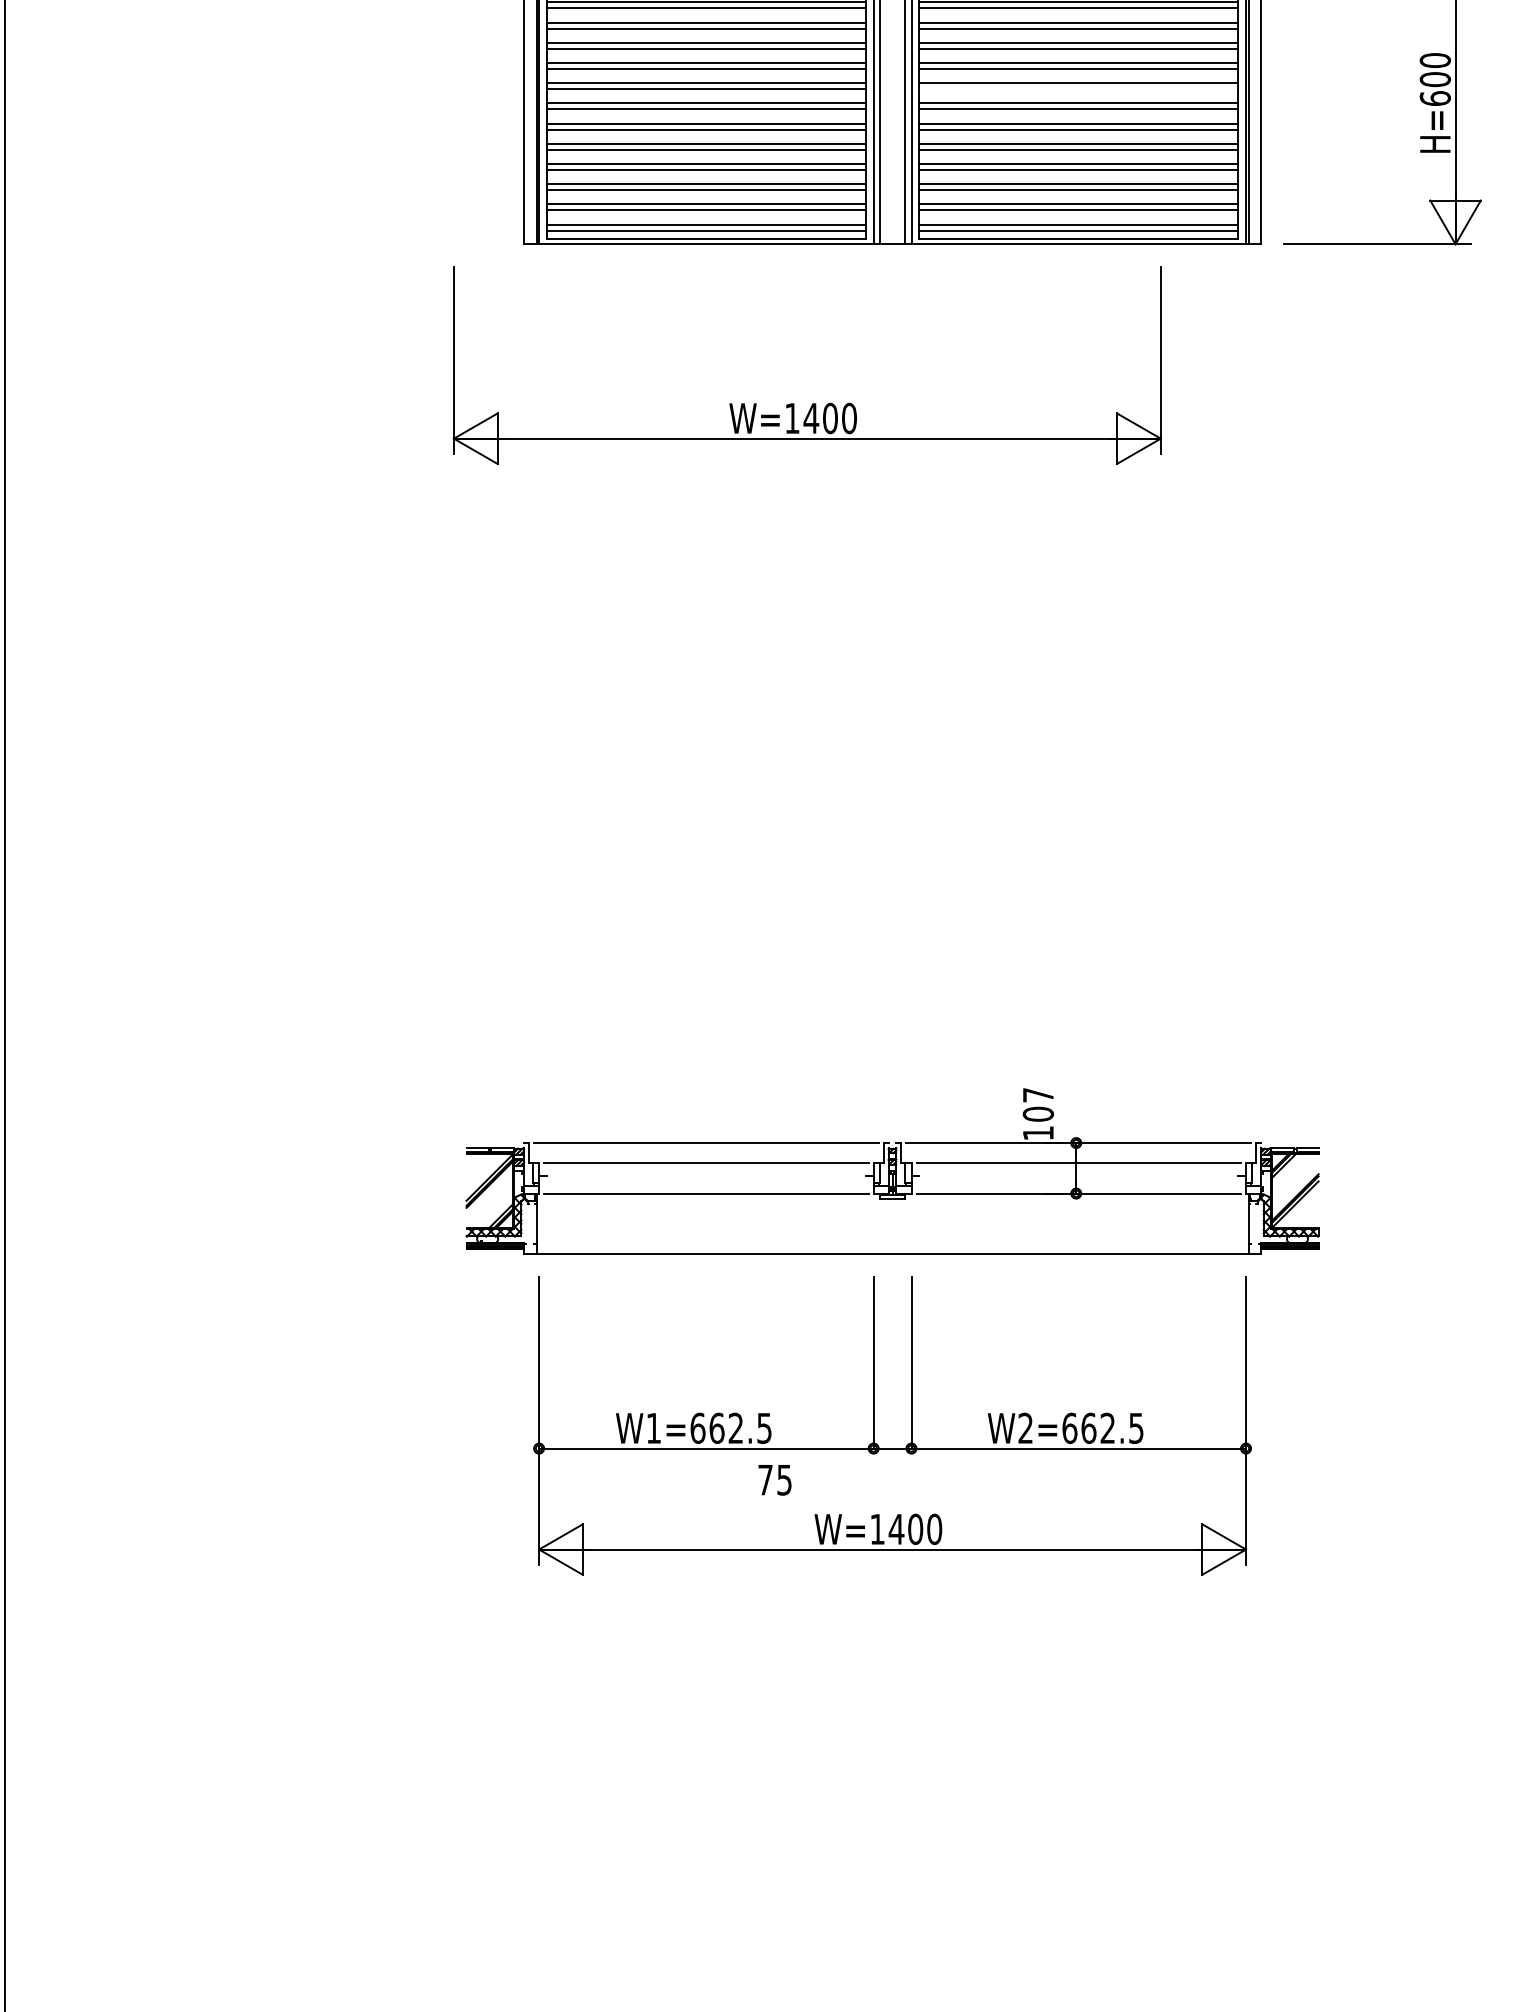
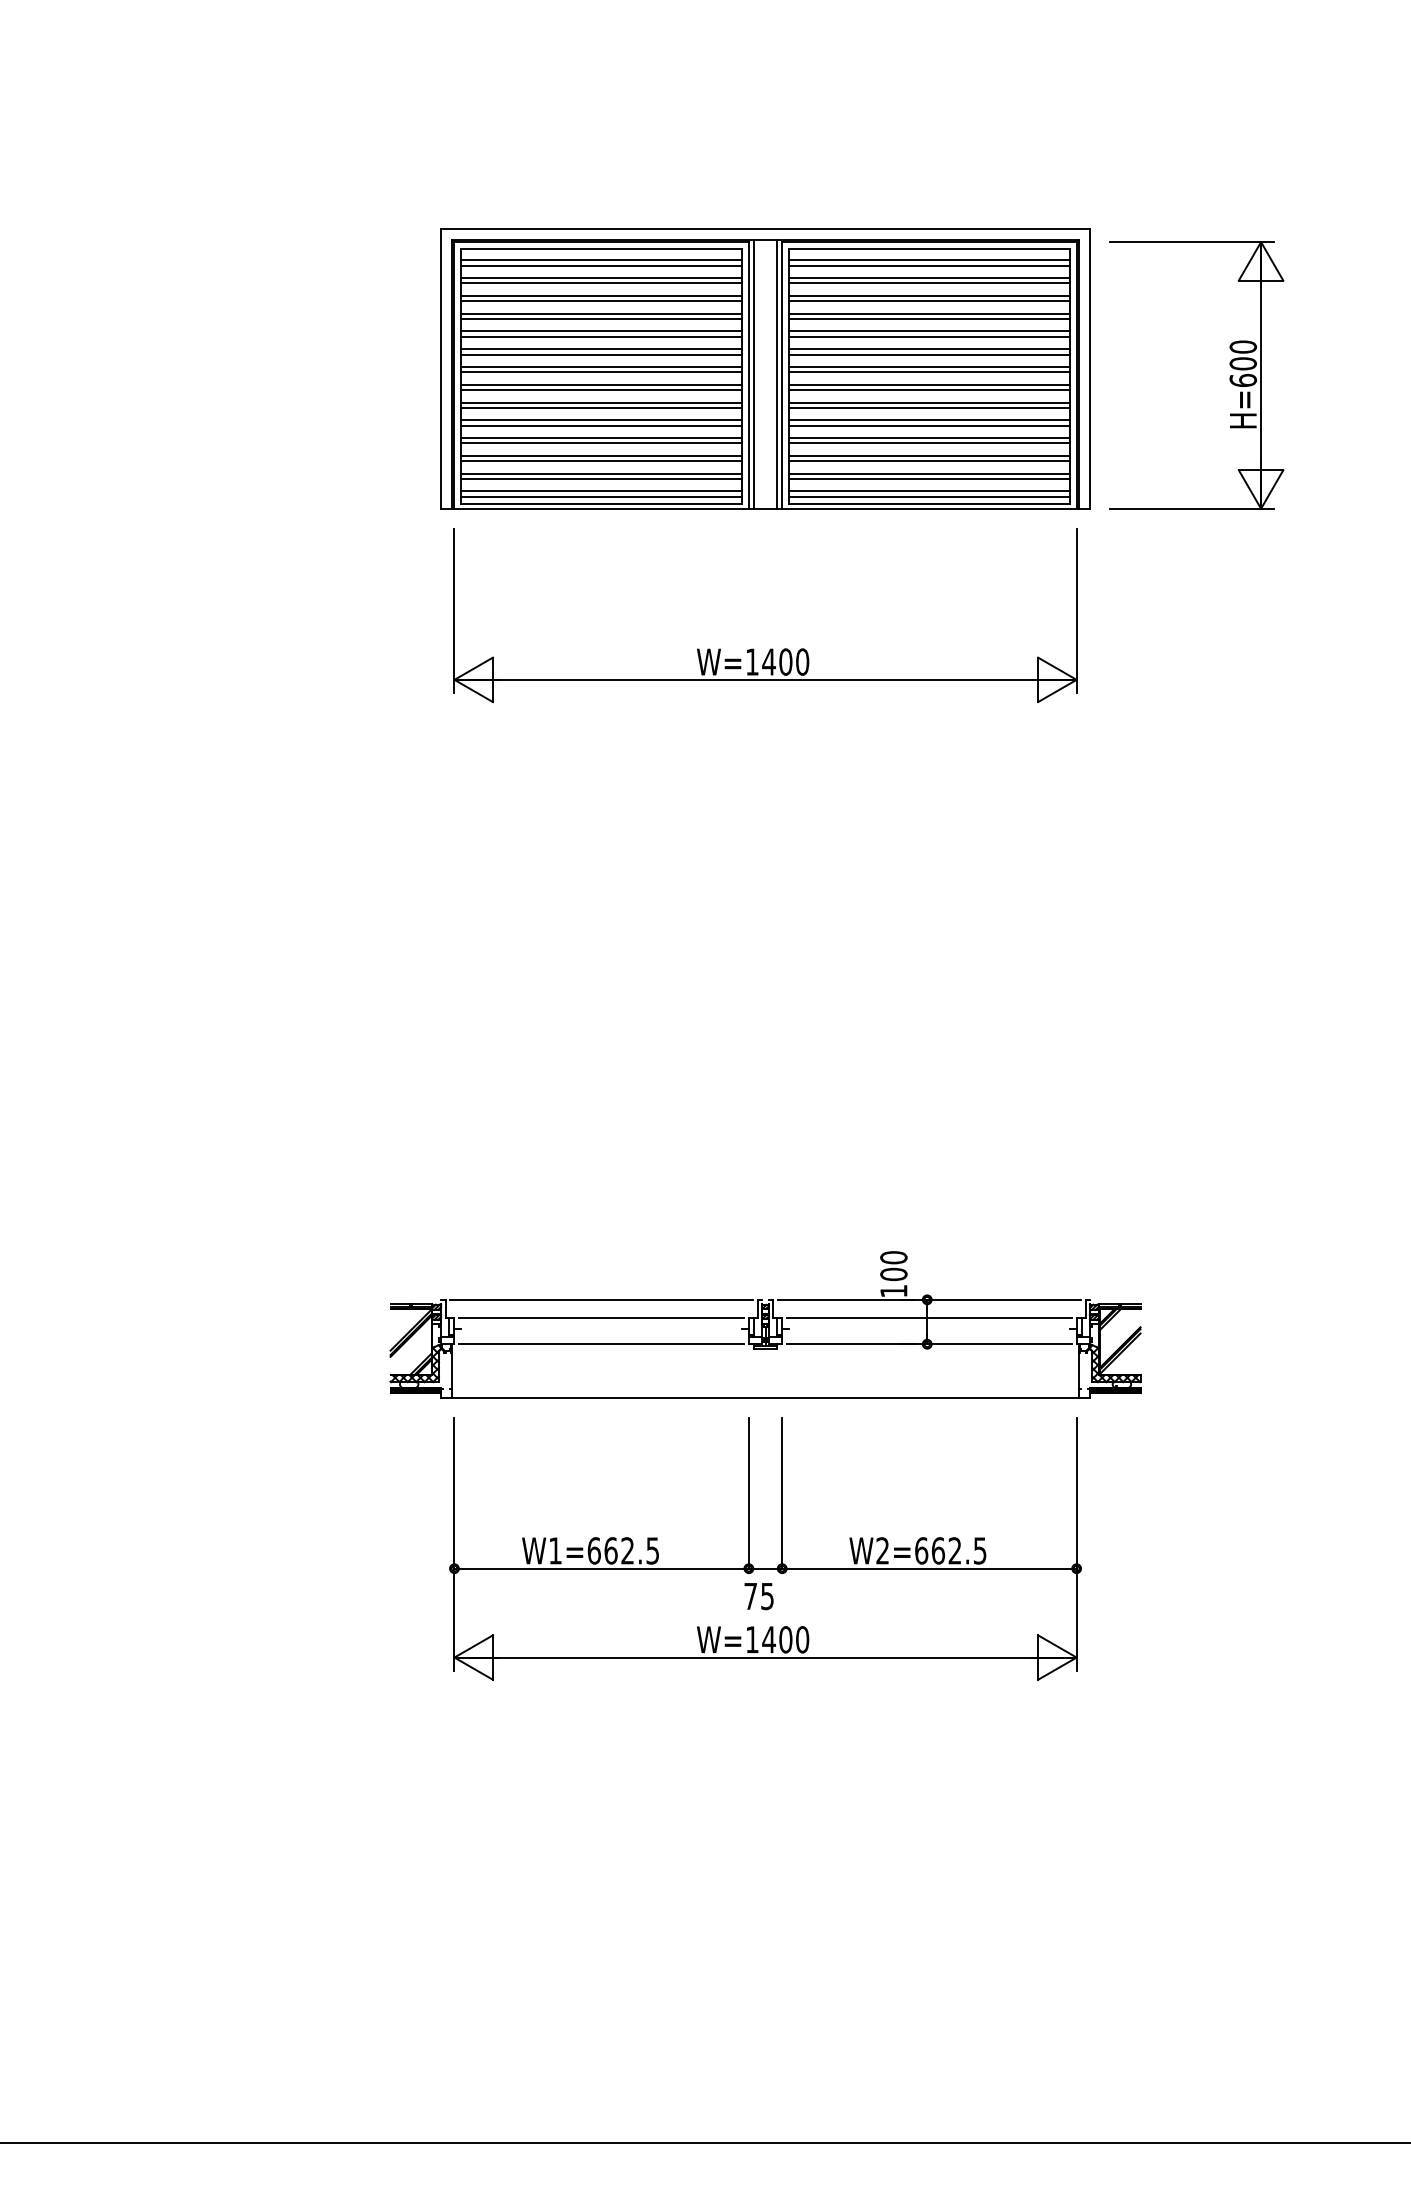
line: (1077, 89) -> (928, 372), added
part: (812, 403) -> (770, 648), moved
text: (1037, 1094) -> (893, 1257), 107 -> 100
text: (774, 1480) -> (758, 1596), moved

